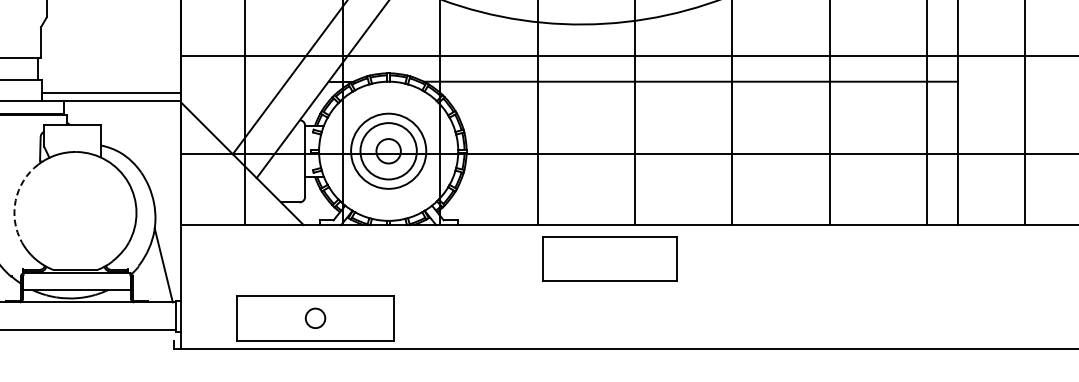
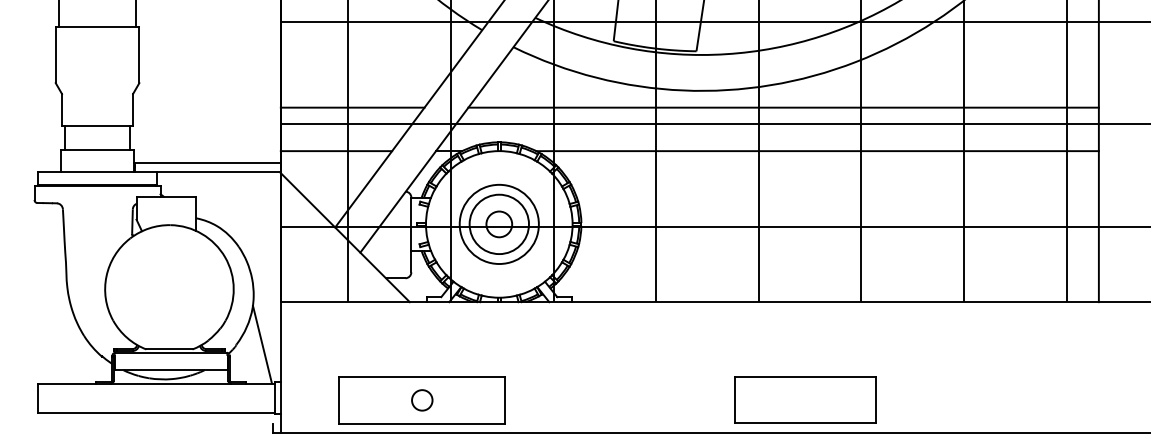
line: (249, 40) -> (352, 107), added
line: (658, 40) -> (783, 107), added
line: (234, 82) -> (336, 151), added
arc: (15, 200) -> (106, 276), dashed -> solid
part: (610, 258) -> (805, 399), moved

